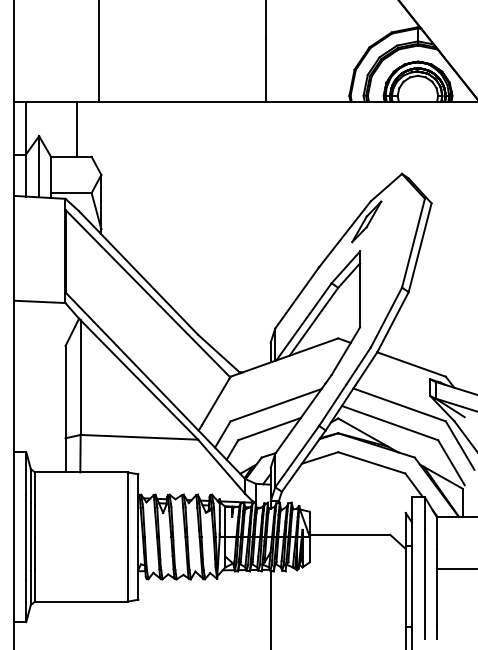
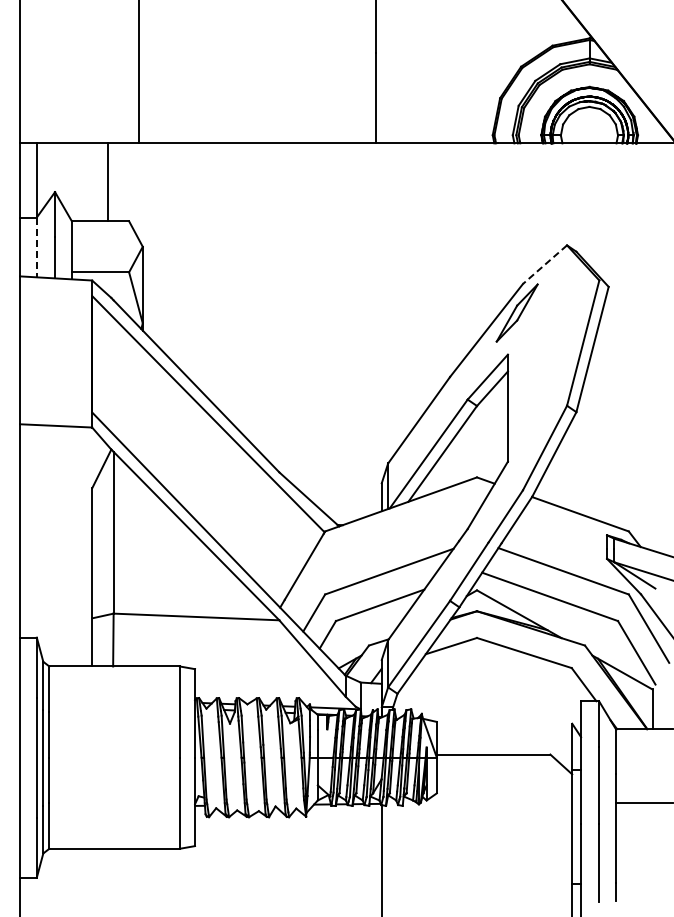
line: (26, 176) -> (37, 248), solid -> dashed
line: (386, 188) -> (544, 265), solid -> dashed

